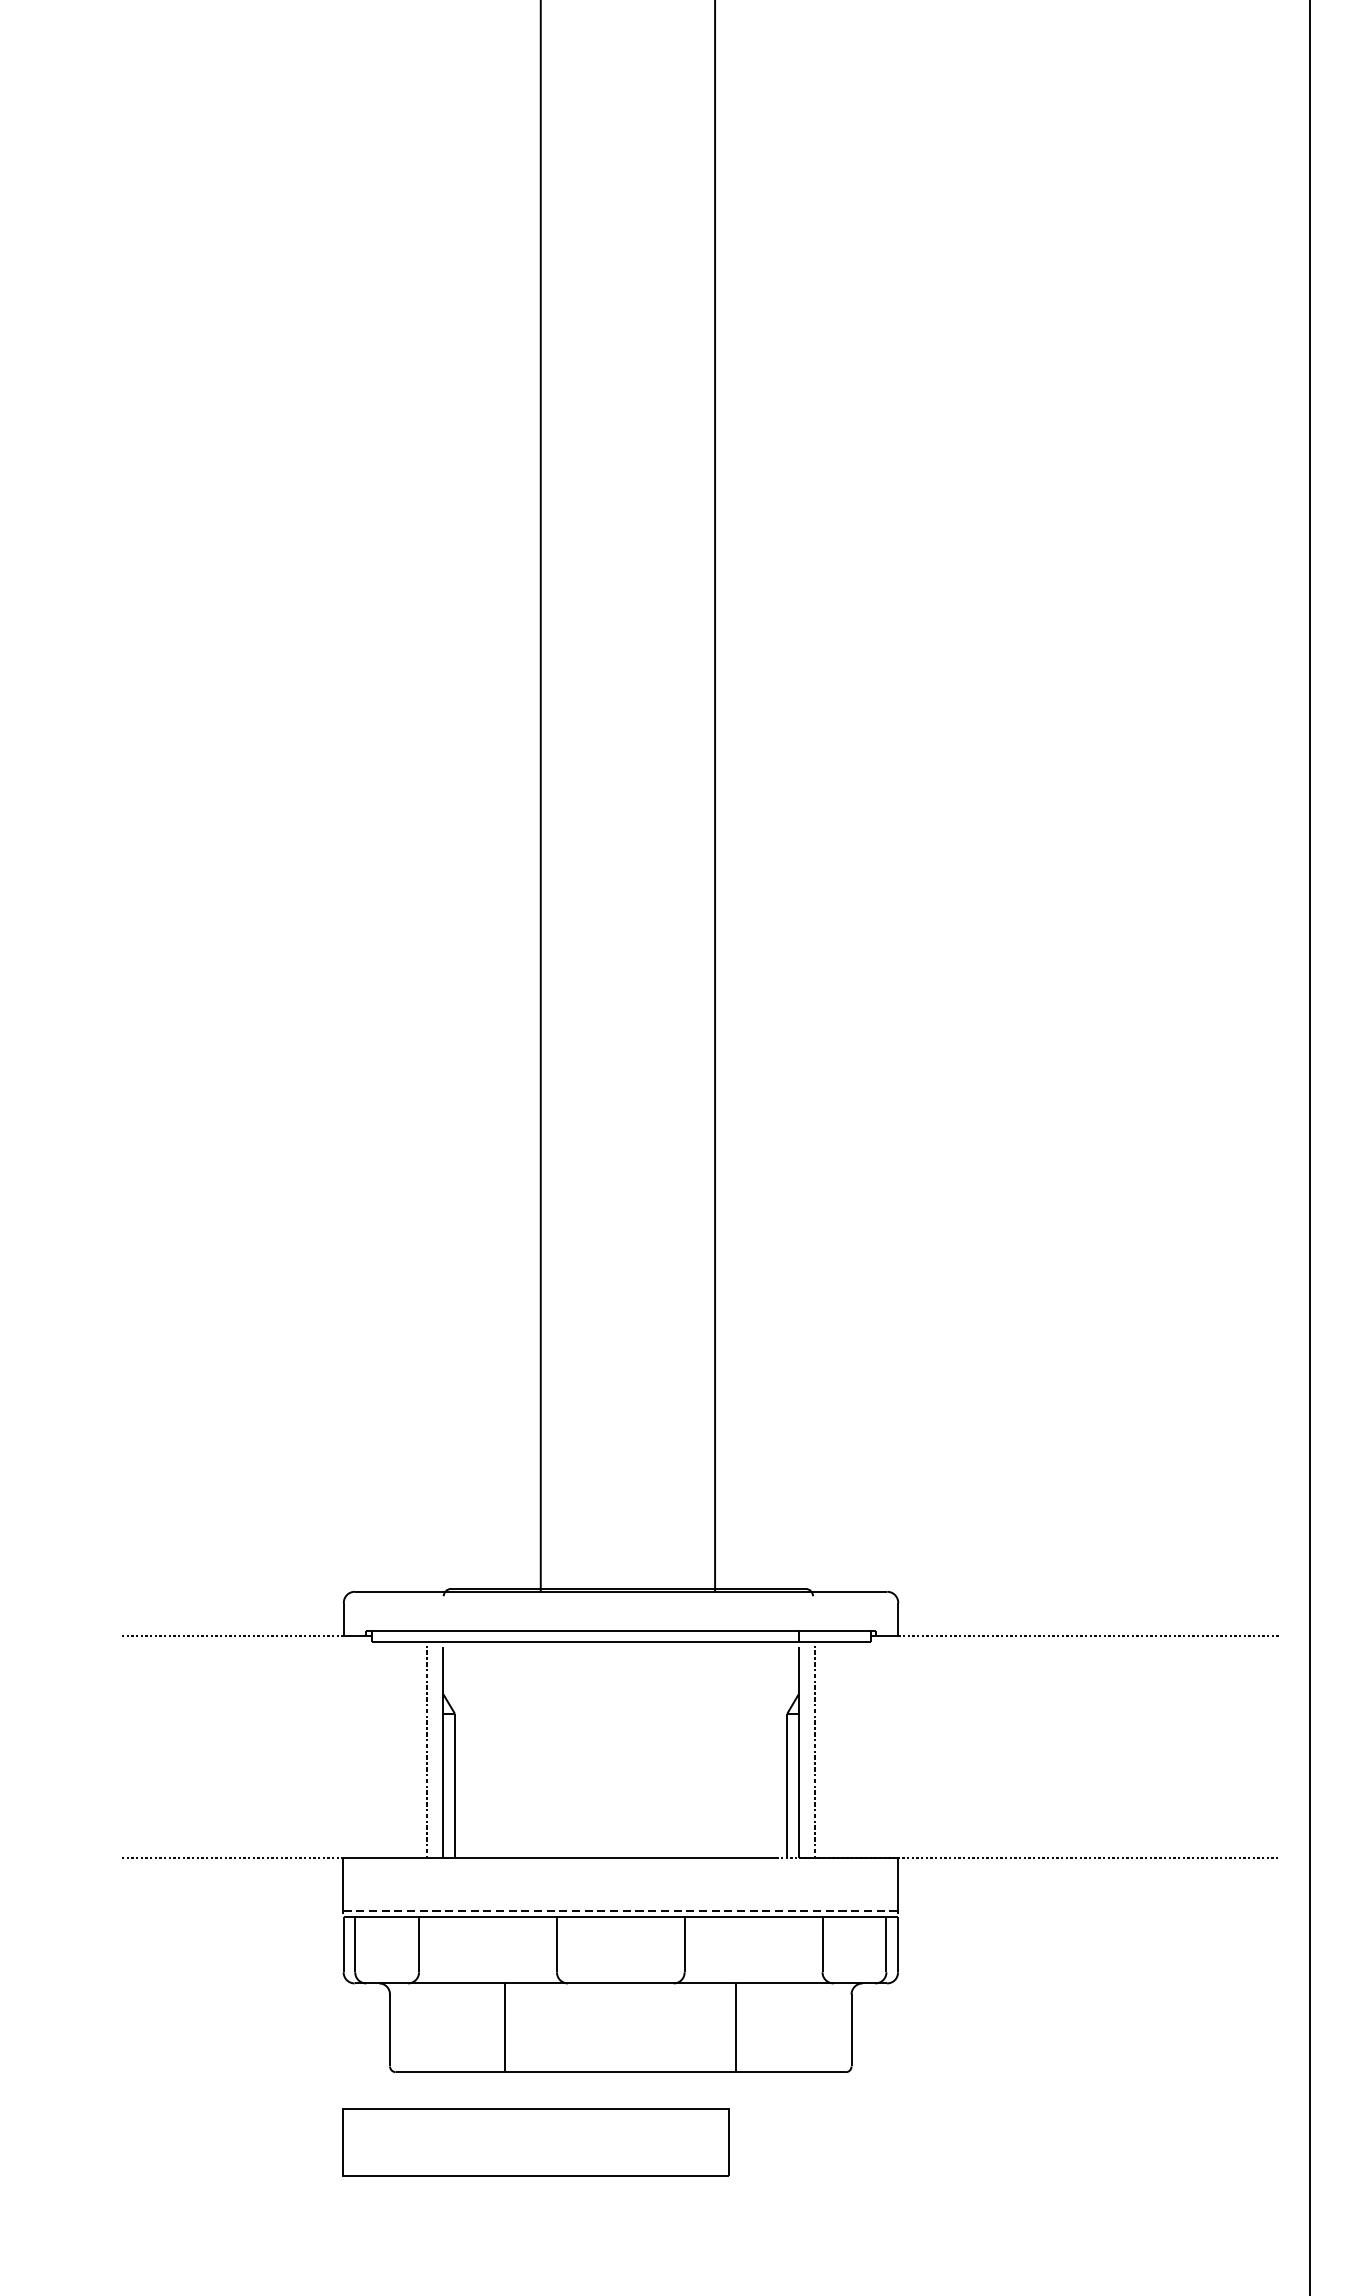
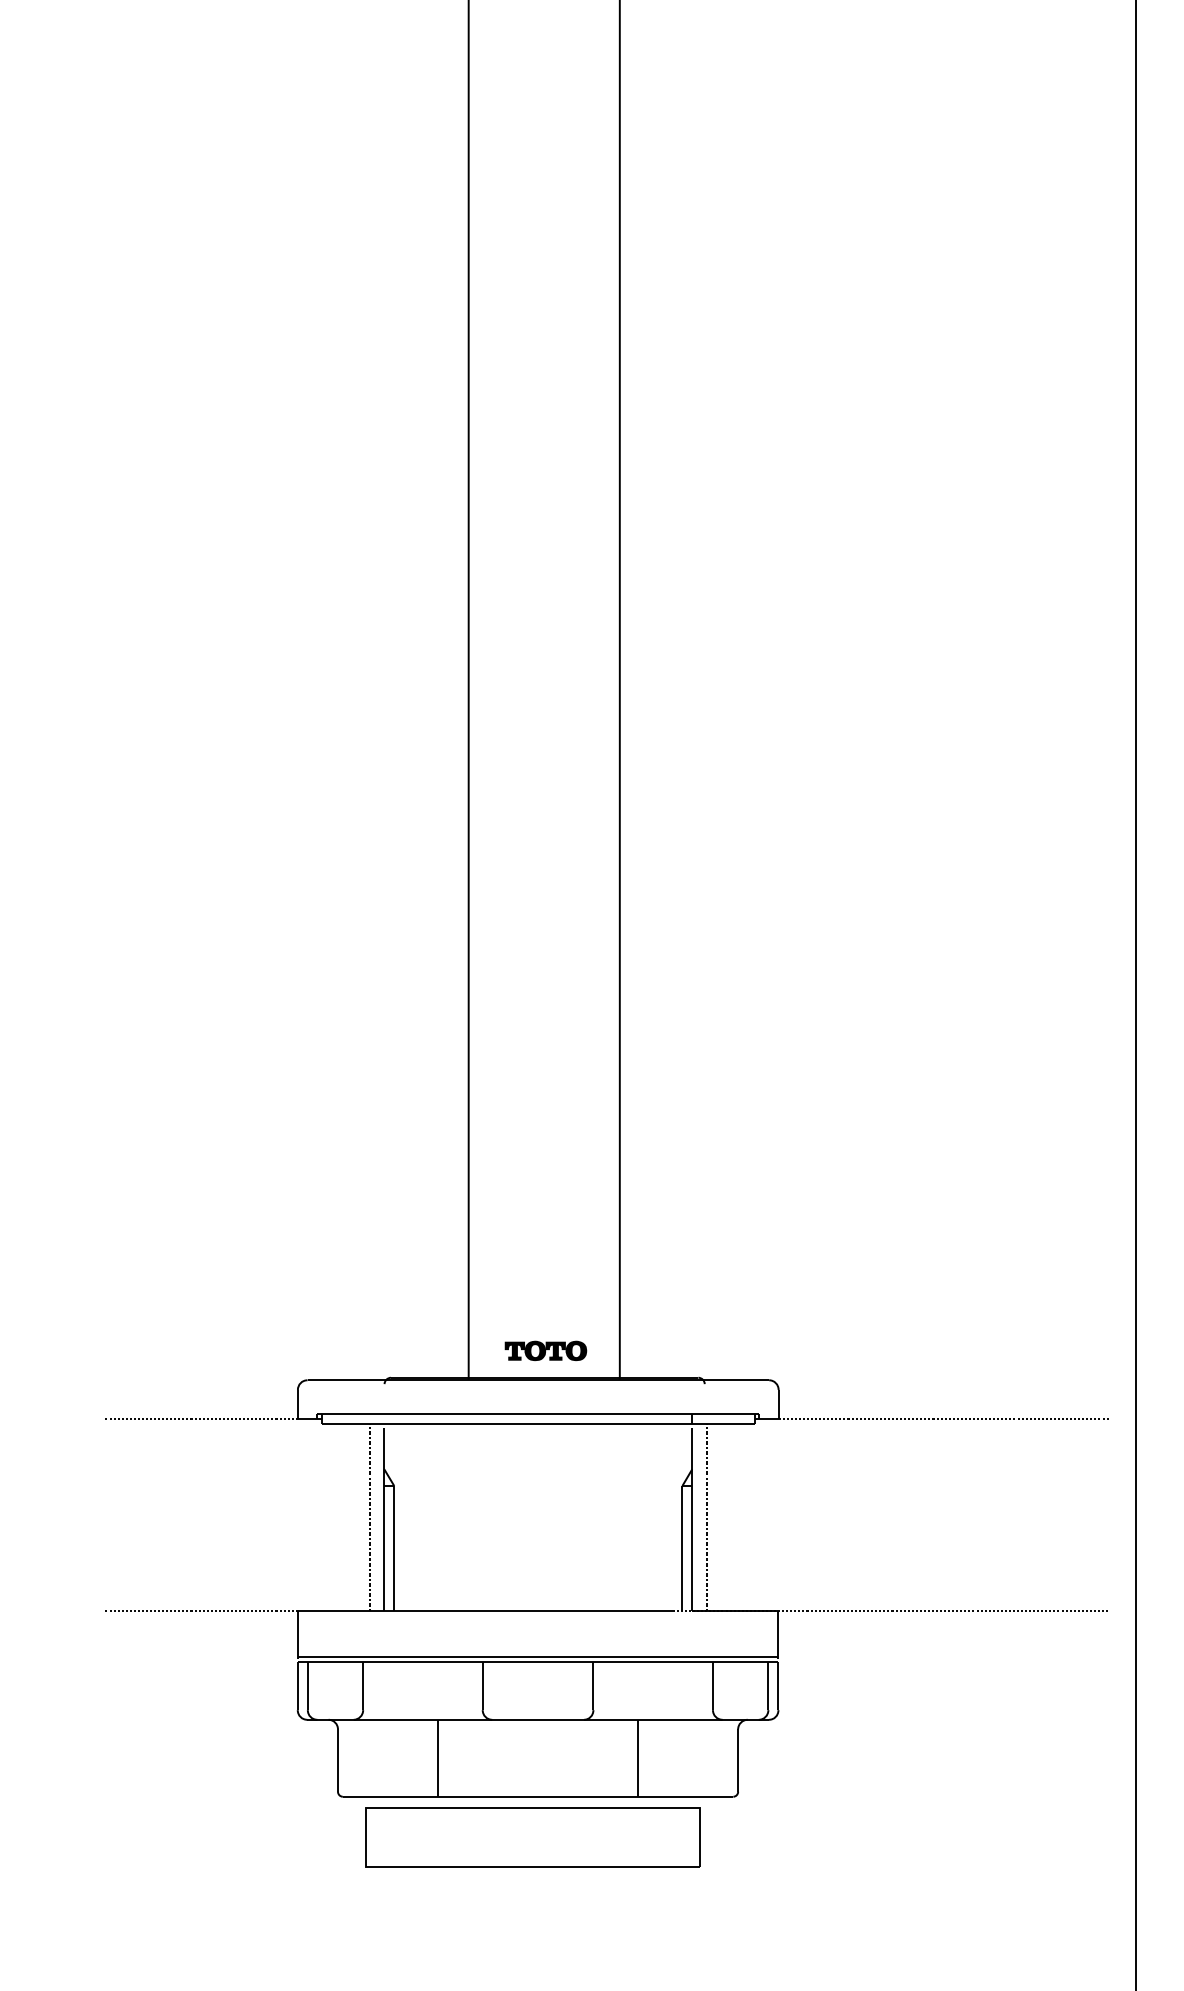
part: (629, 1557) -> (545, 1350), added
line: (621, 1911) -> (538, 1657), dashed -> solid
part: (534, 2142) -> (532, 1837), moved

